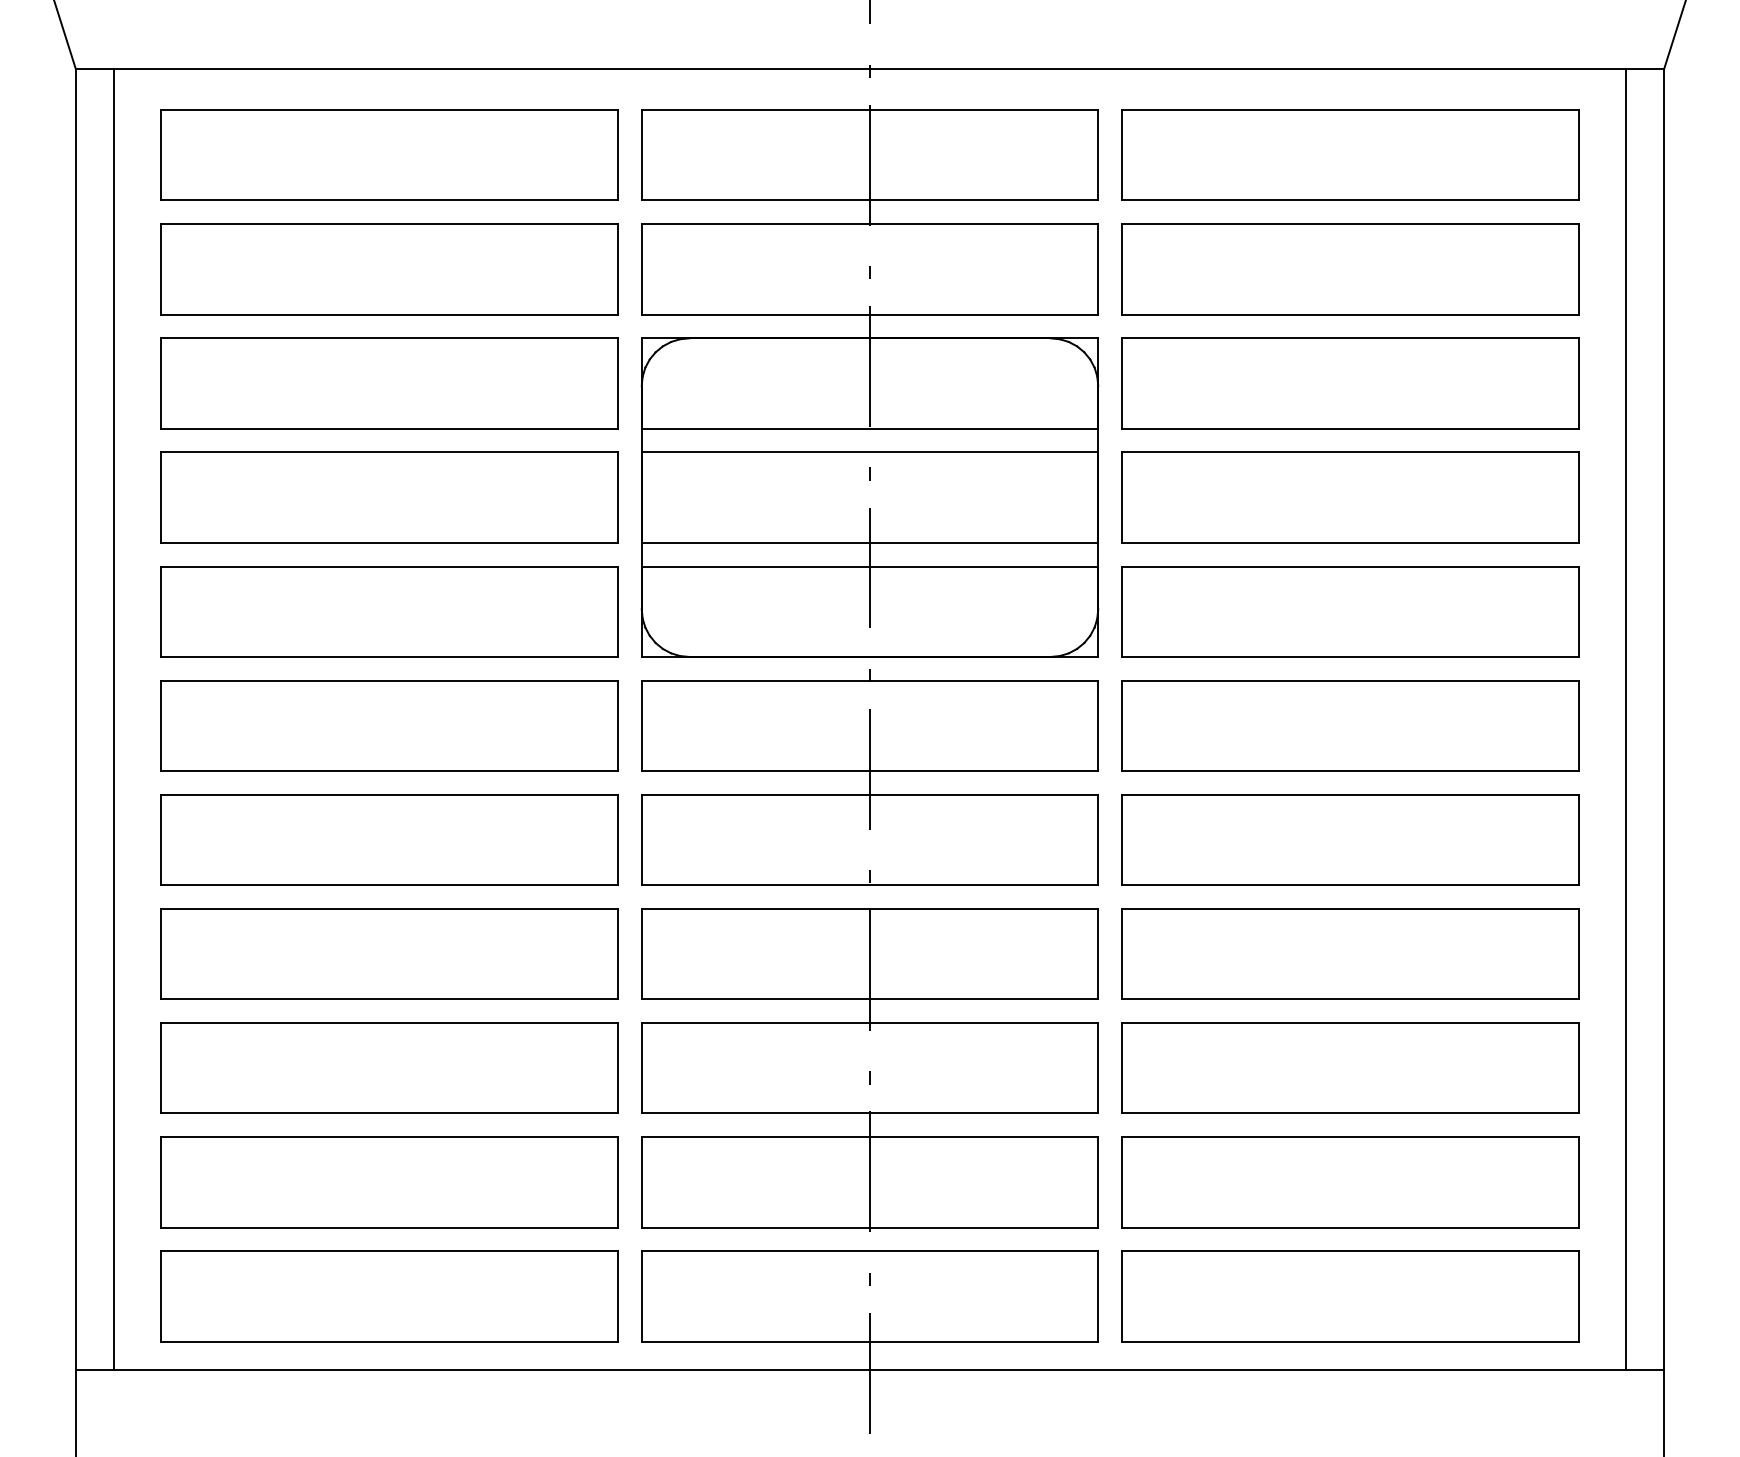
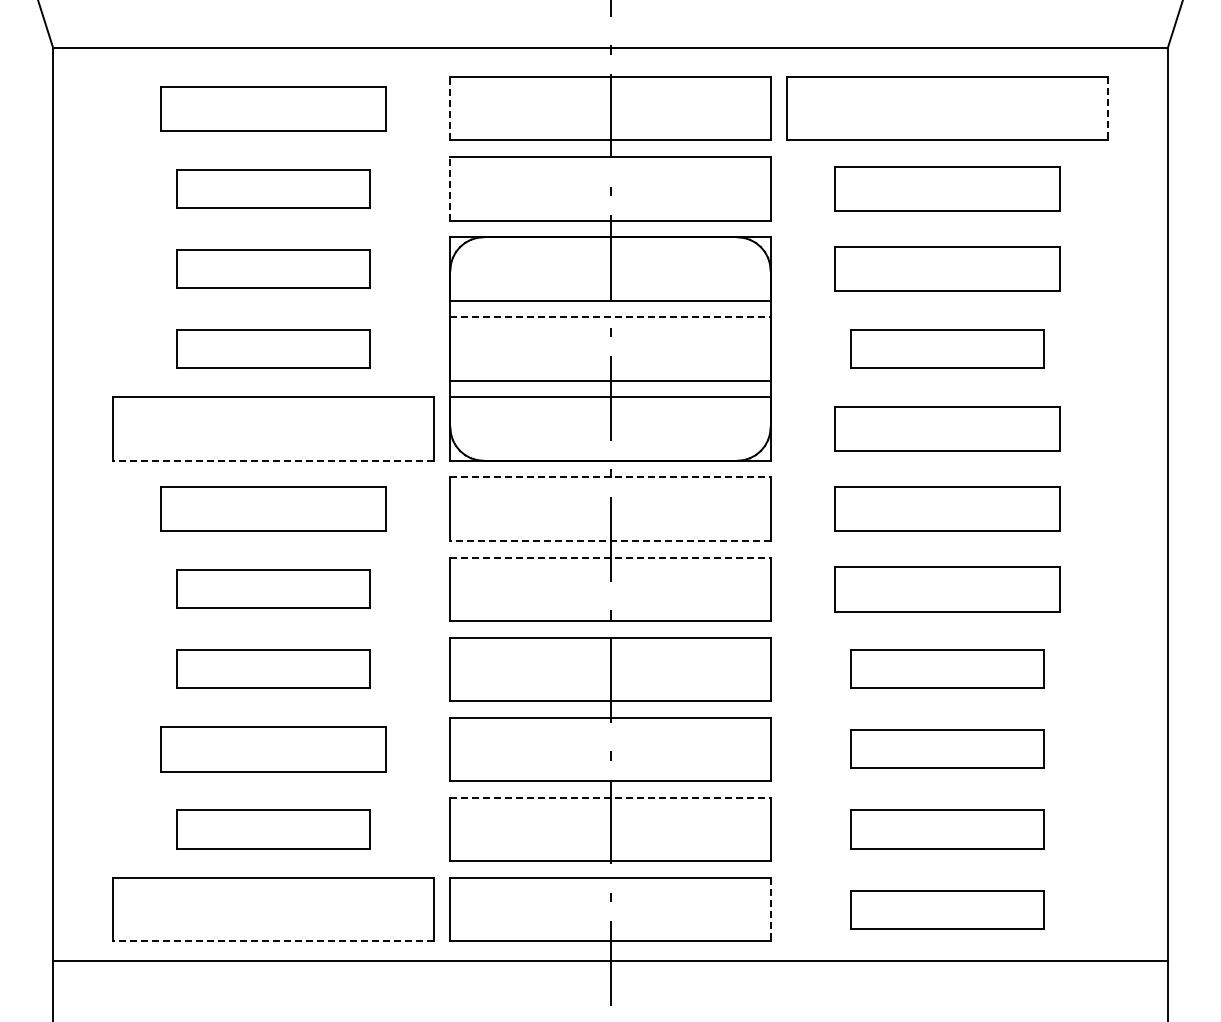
part: (389, 154) -> (273, 108), size x0.7
line: (641, 154) -> (450, 108), solid -> dashed
line: (1578, 154) -> (1107, 108), solid -> dashed
part: (389, 268) -> (273, 188), size x0.6
line: (641, 268) -> (450, 188), solid -> dashed
part: (1350, 268) -> (947, 188), size x0.7
part: (389, 382) -> (273, 268), size x0.6
part: (1350, 382) -> (947, 268), size x0.7
line: (870, 452) -> (610, 317), solid -> dashed
part: (389, 496) -> (273, 348), size x0.6
part: (1350, 496) -> (947, 348), size x0.6
part: (1350, 610) -> (947, 428), size x0.7
line: (389, 656) -> (273, 460), solid -> dashed
line: (870, 680) -> (610, 477), solid -> dashed
line: (114, 719) -> (80, 504), removed
line: (1625, 719) -> (1140, 504), removed
part: (389, 724) -> (273, 508), size x0.7
part: (1350, 724) -> (947, 508), size x0.7
line: (870, 770) -> (610, 540), solid -> dashed
line: (870, 794) -> (610, 557), solid -> dashed
part: (389, 840) -> (273, 589), size x0.6
part: (1350, 840) -> (947, 589), size x0.7
part: (389, 954) -> (273, 669), size x0.6
part: (1350, 954) -> (947, 669), size x0.6
part: (389, 1068) -> (273, 749), size x0.7
part: (1350, 1068) -> (947, 749), size x0.6
line: (870, 1136) -> (610, 797), solid -> dashed
part: (389, 1182) -> (273, 829), size x0.6
part: (1350, 1182) -> (947, 829), size x0.6
line: (1098, 1296) -> (770, 909), solid -> dashed
part: (1350, 1296) -> (947, 909), size x0.6
line: (389, 1342) -> (273, 941), solid -> dashed

